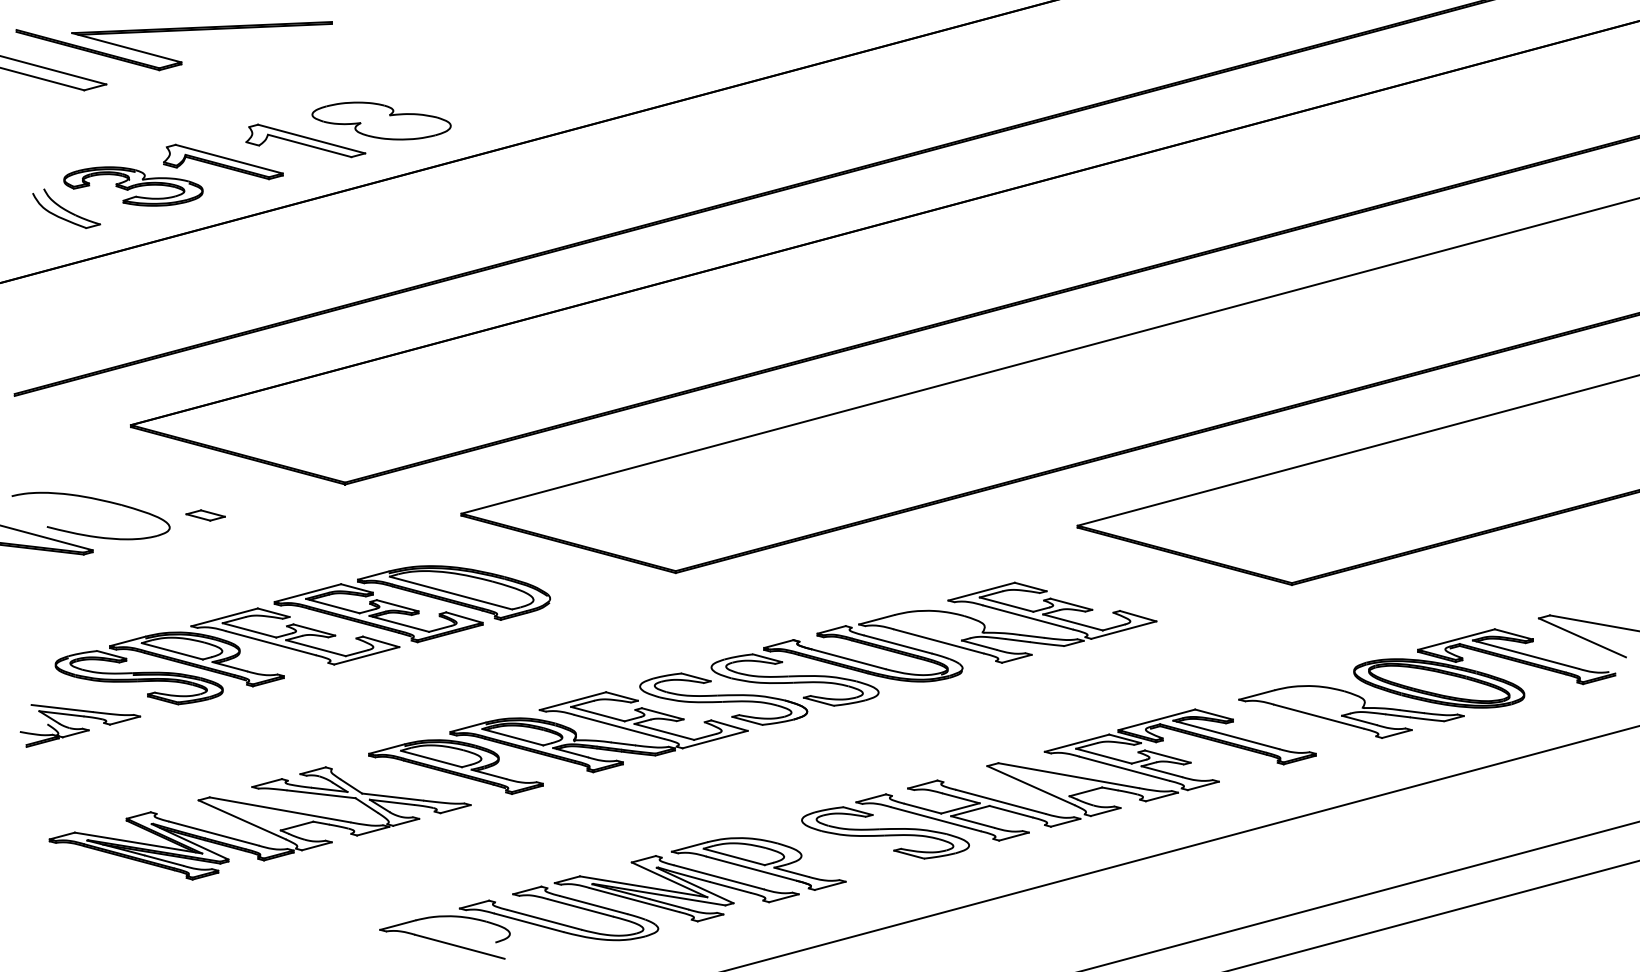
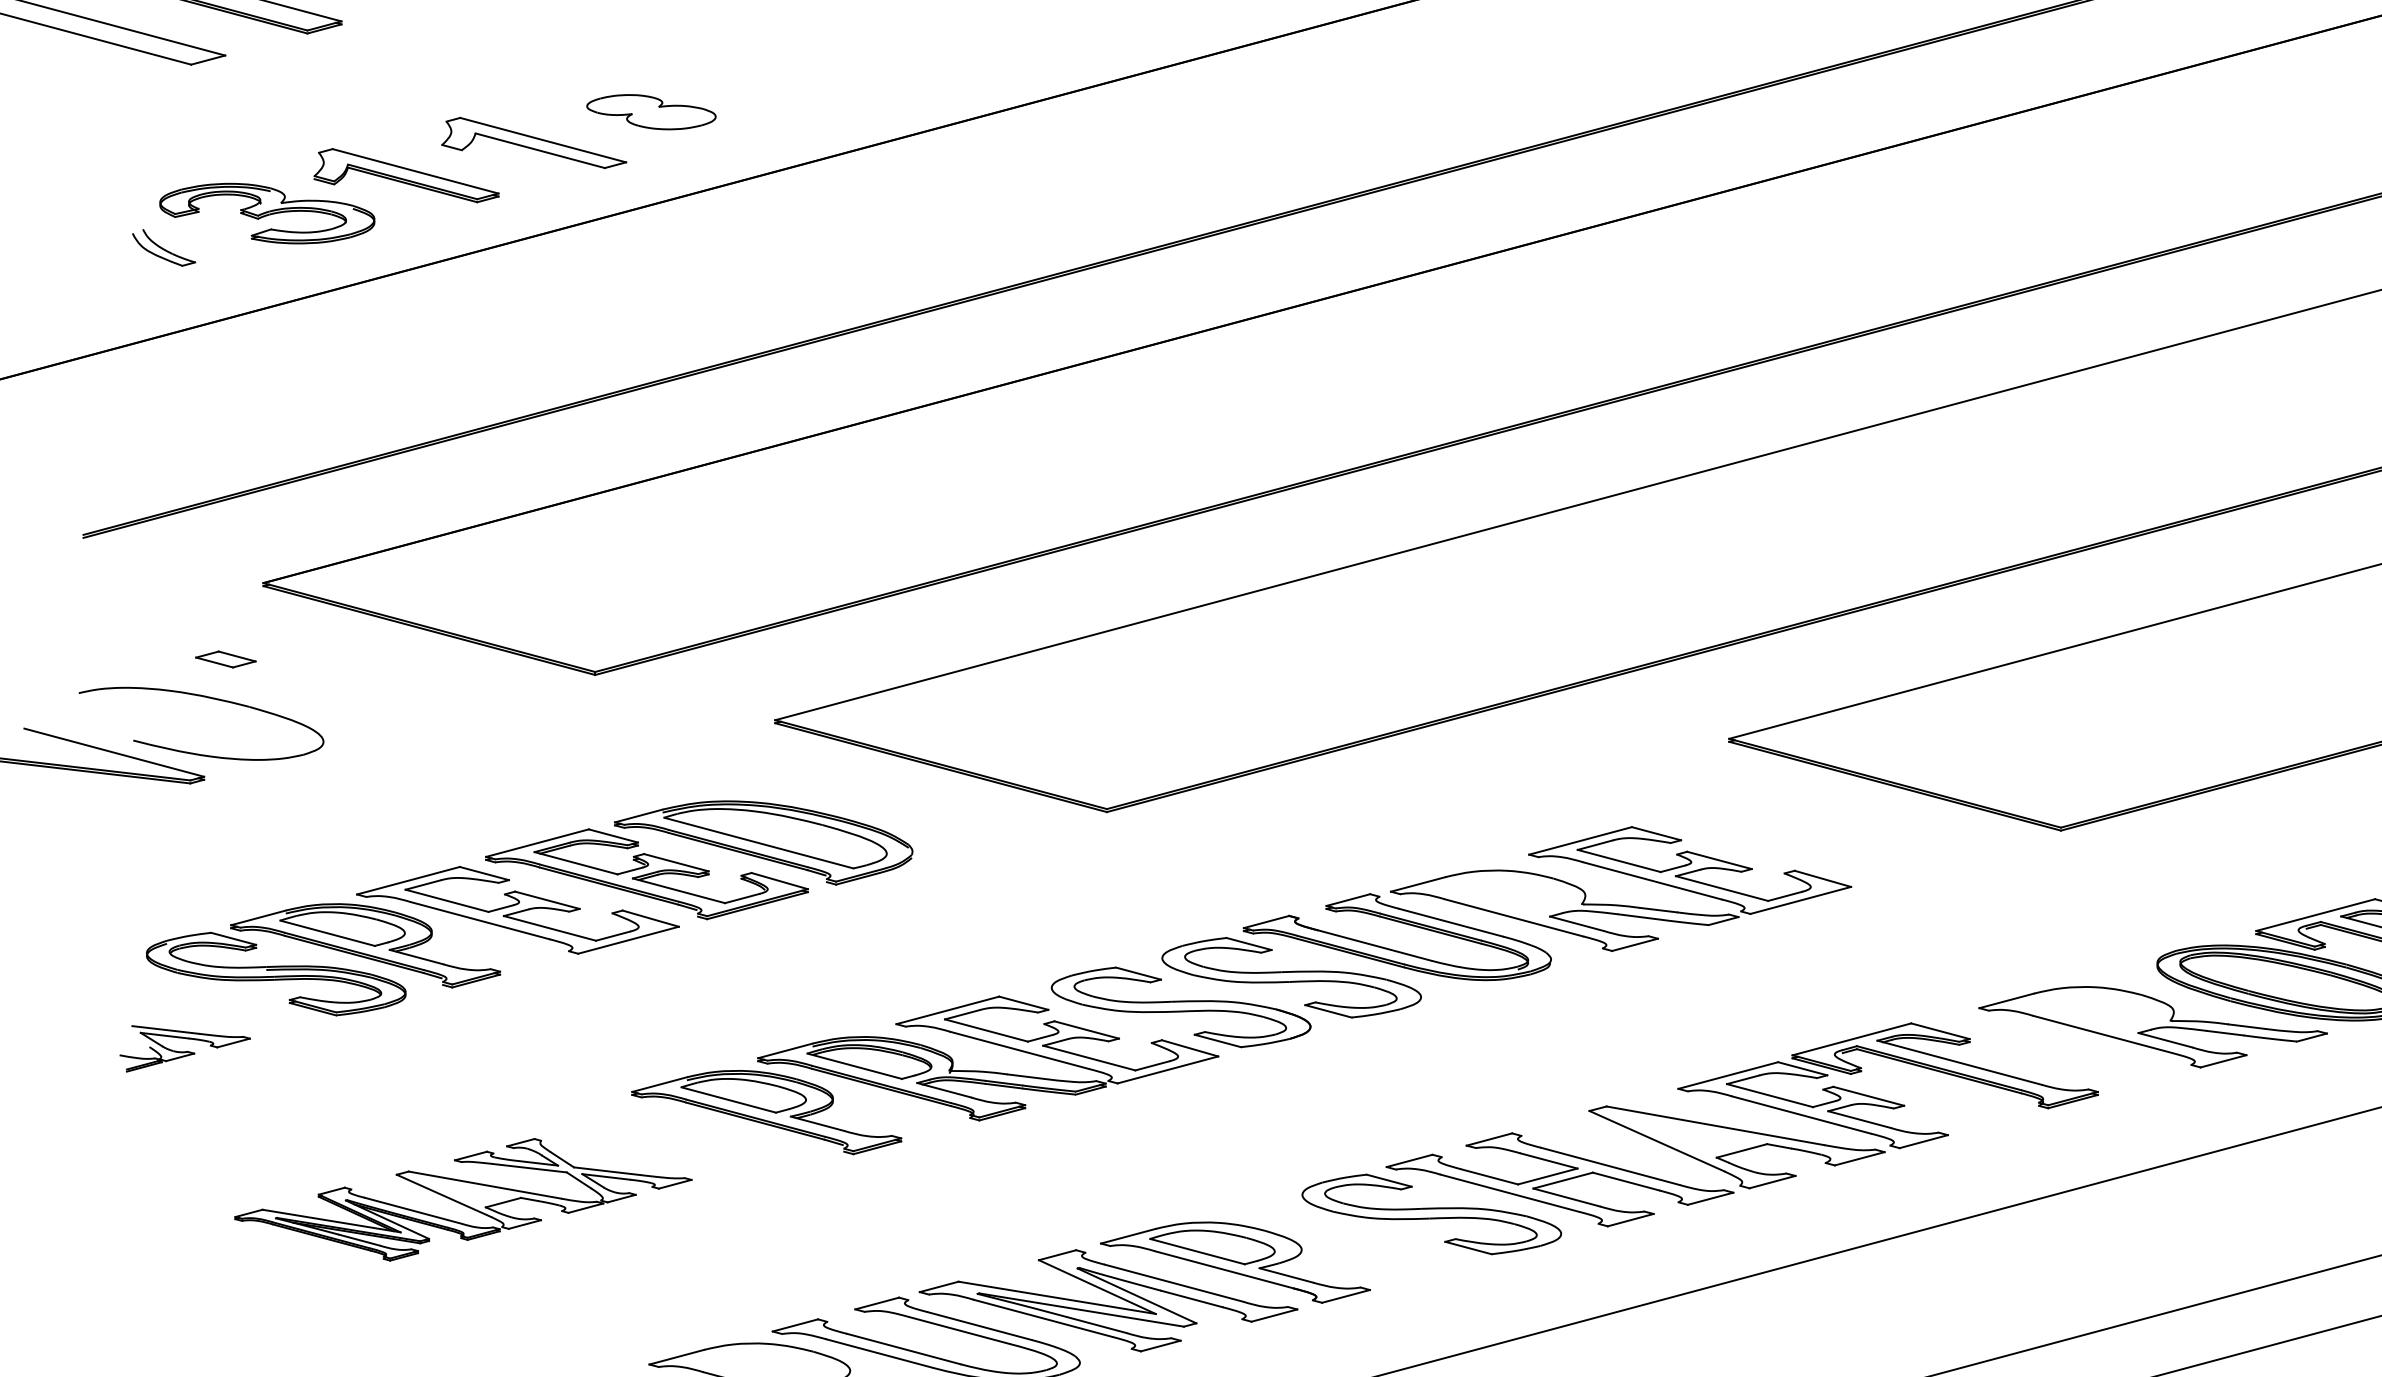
part: (381, 120) -> (651, 111), size x0.6
part: (66, 208) -> (163, 247), size x0.6
part: (205, 515) -> (225, 659), moved
part: (80, 725) -> (185, 1048), size x0.7
part: (259, 823) -> (462, 1199), size x0.7

